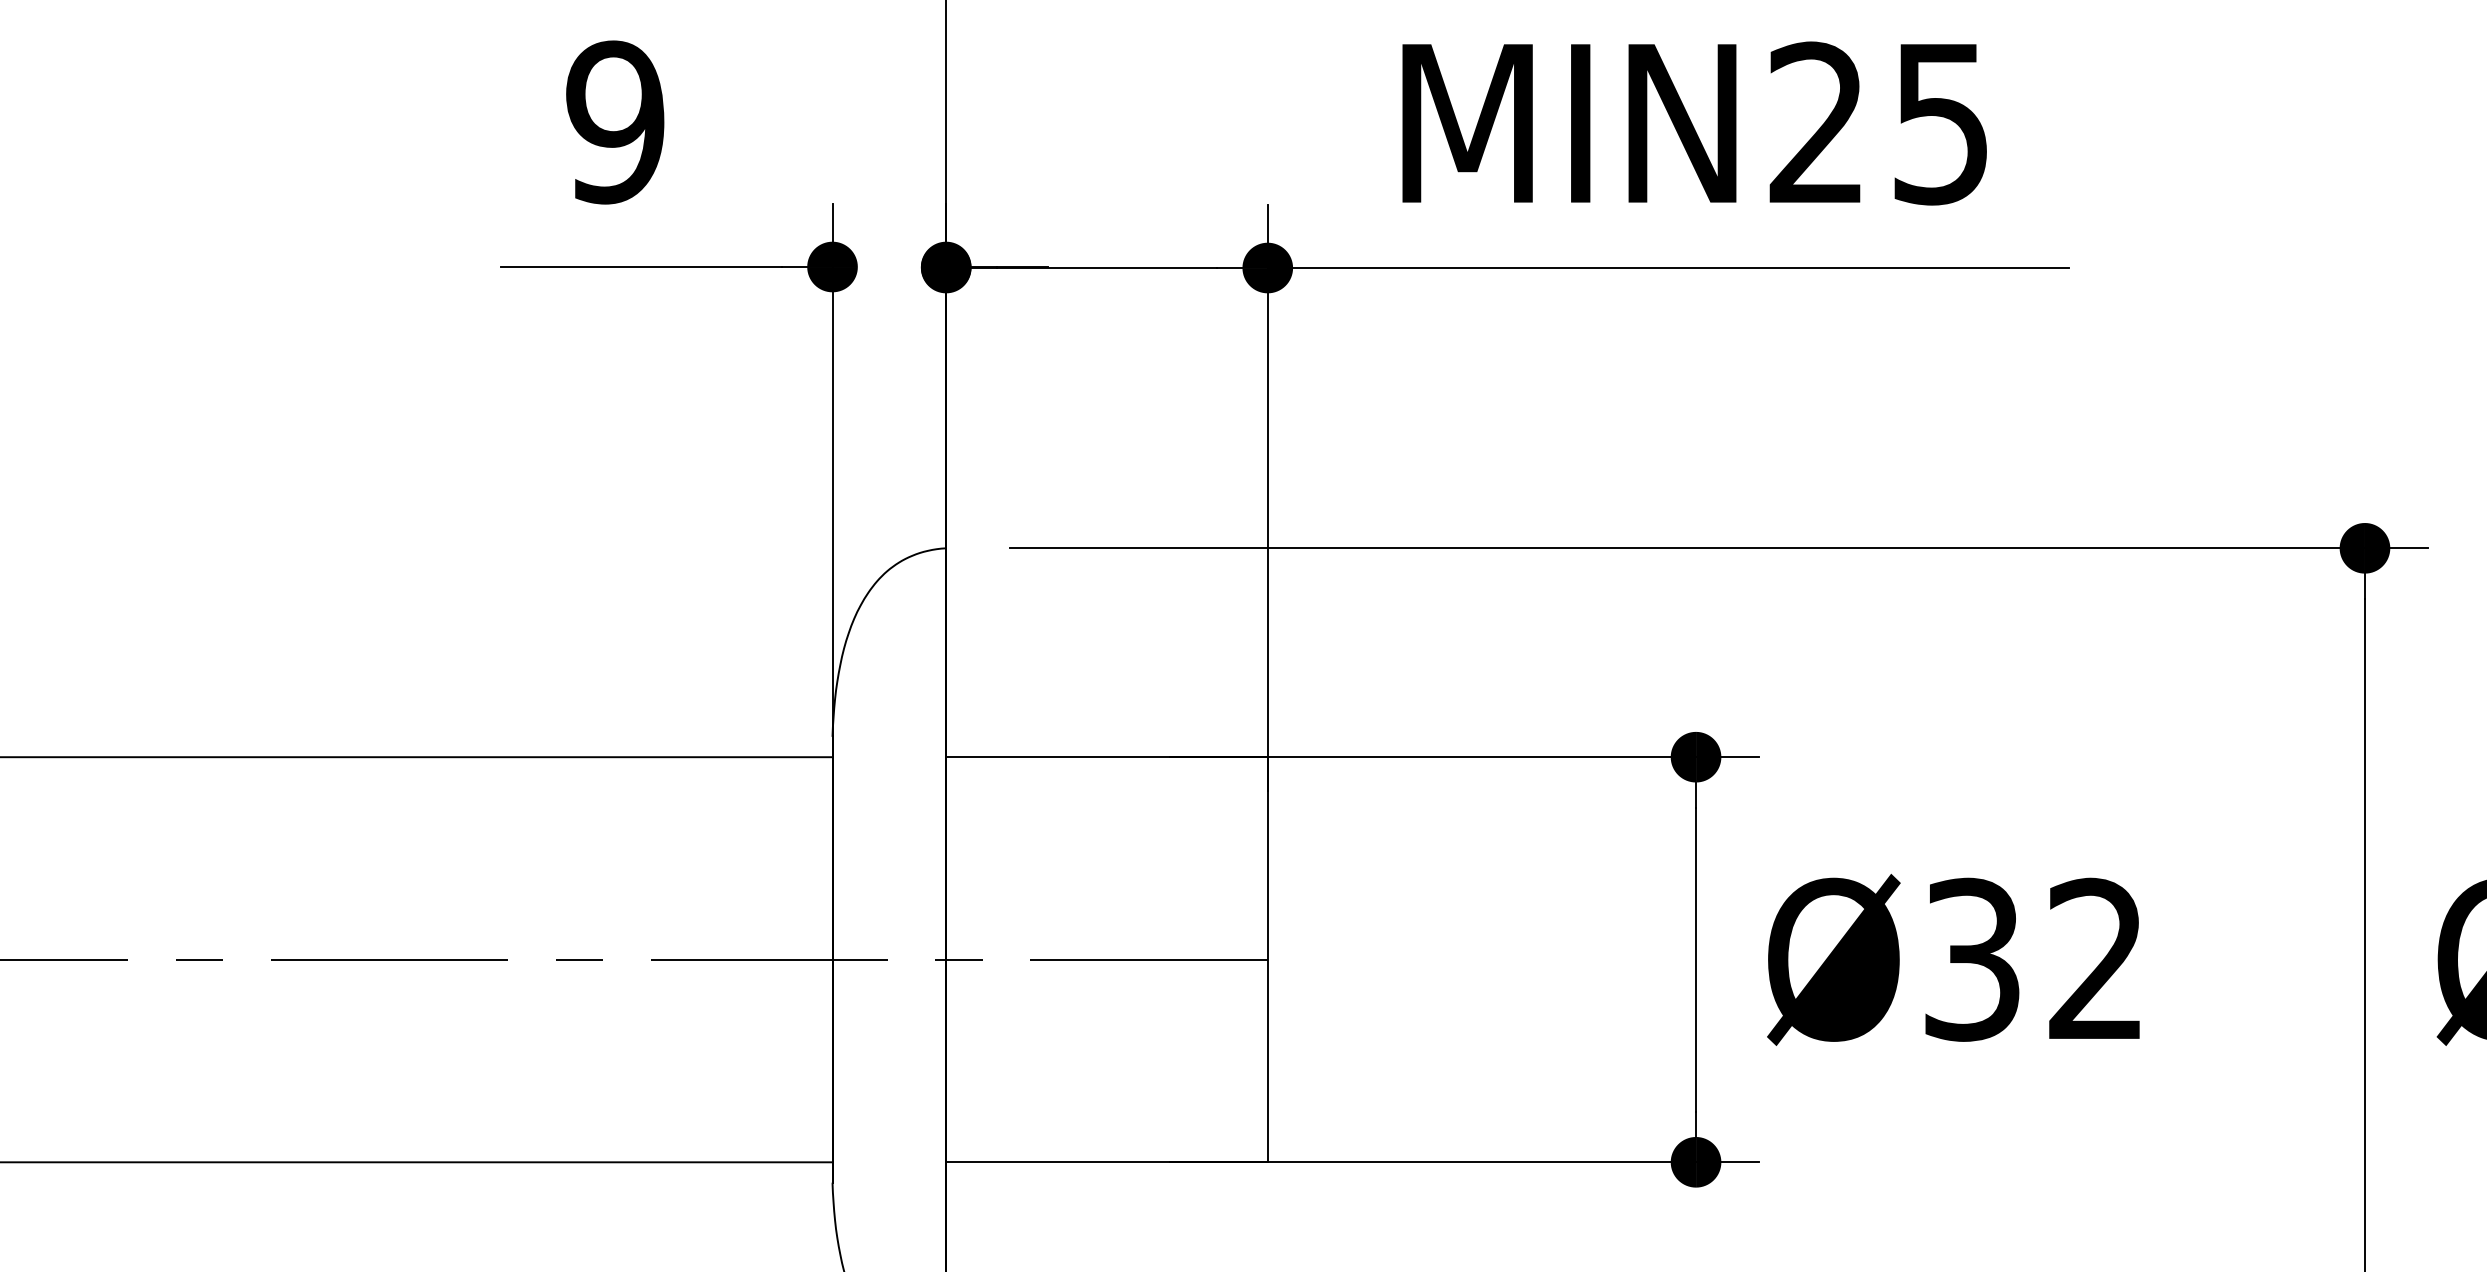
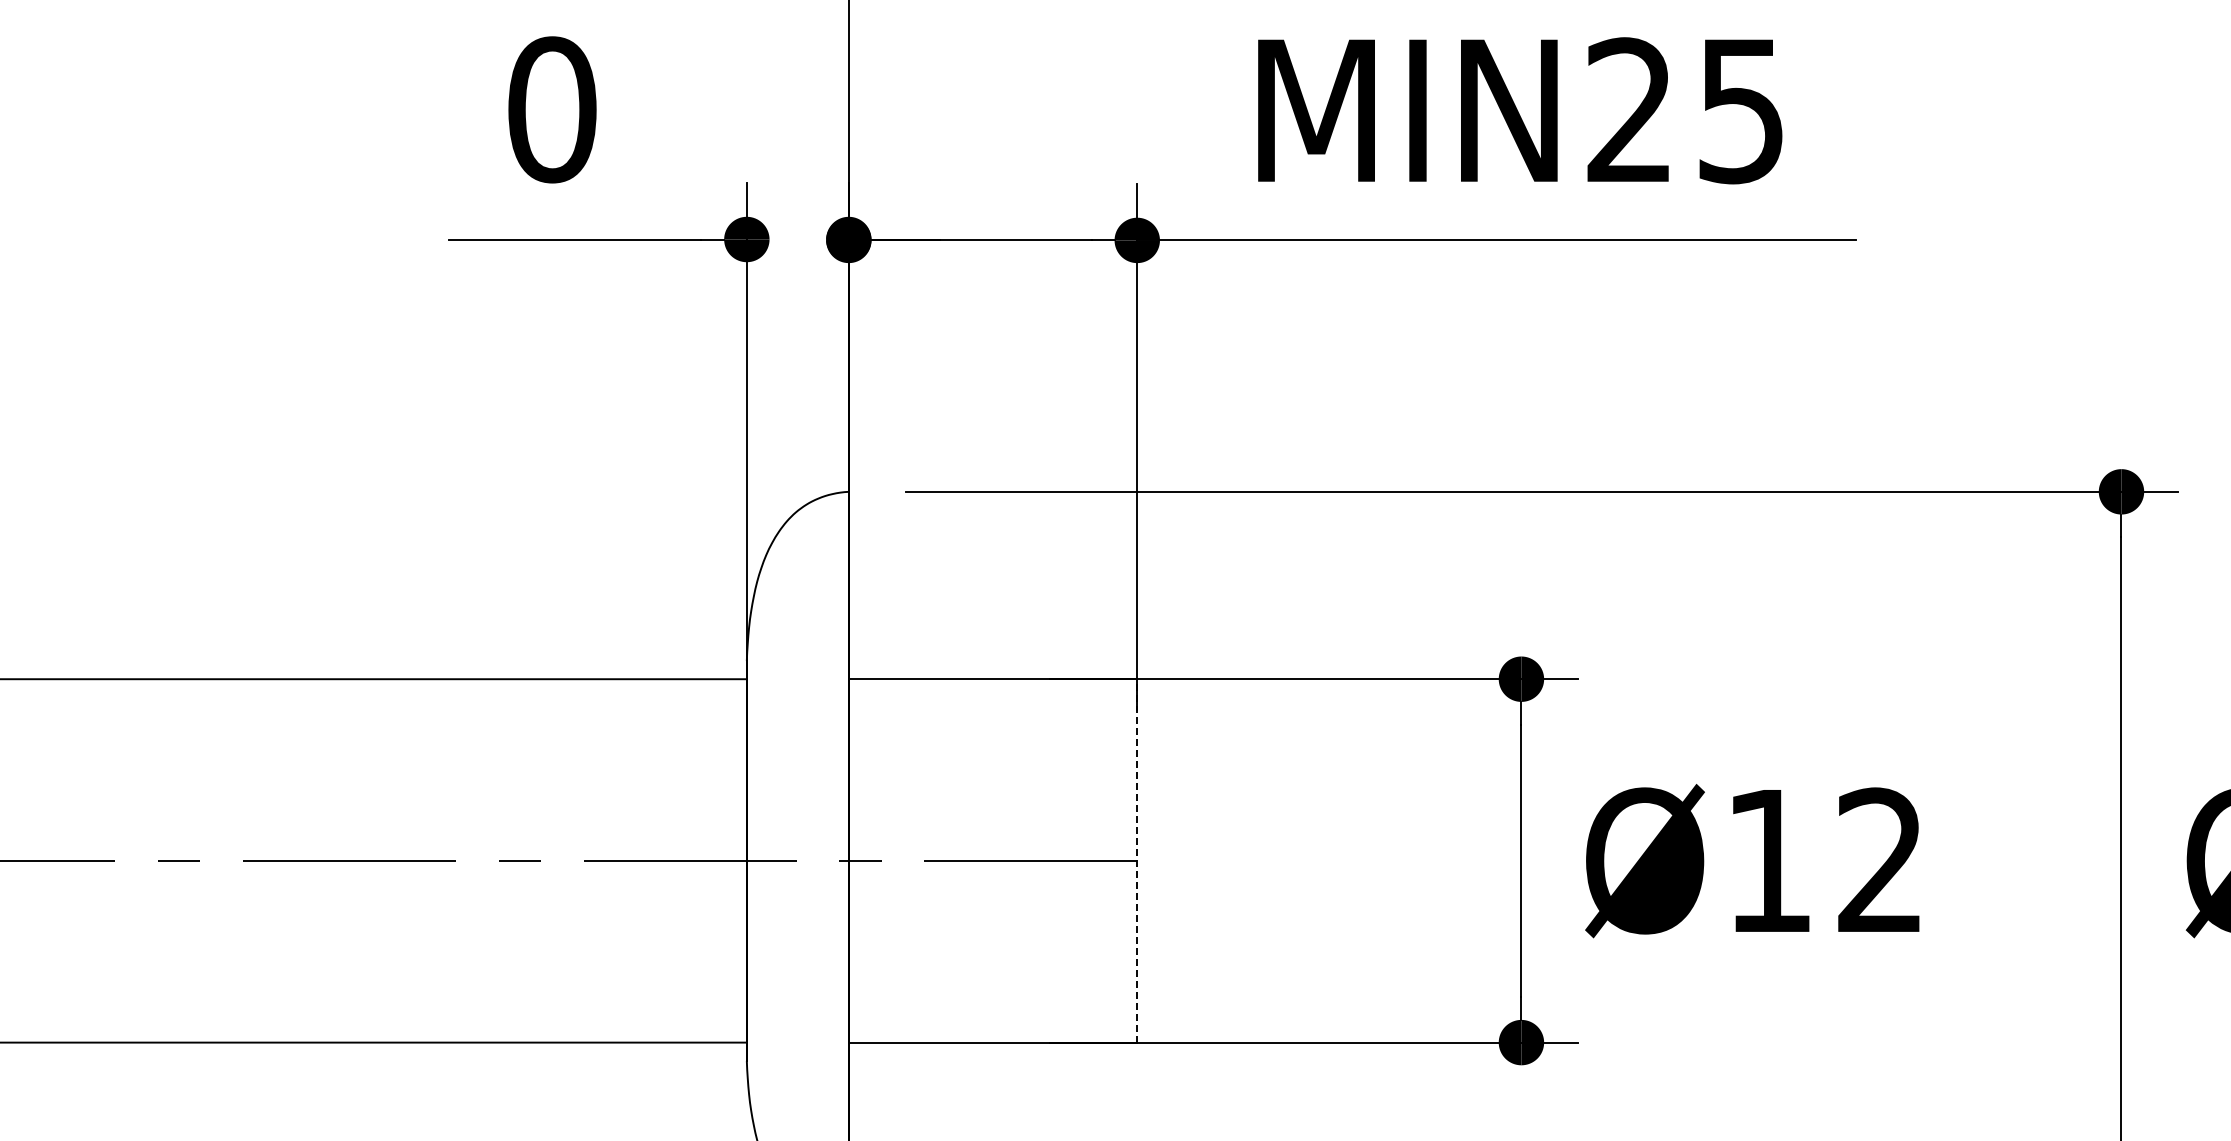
text: (614, 122) -> (551, 109), 9 -> 0
line: (1268, 959) -> (1137, 860), solid -> dashed
text: (1972, 959) -> (1769, 860), Ø32 -> Ø12

